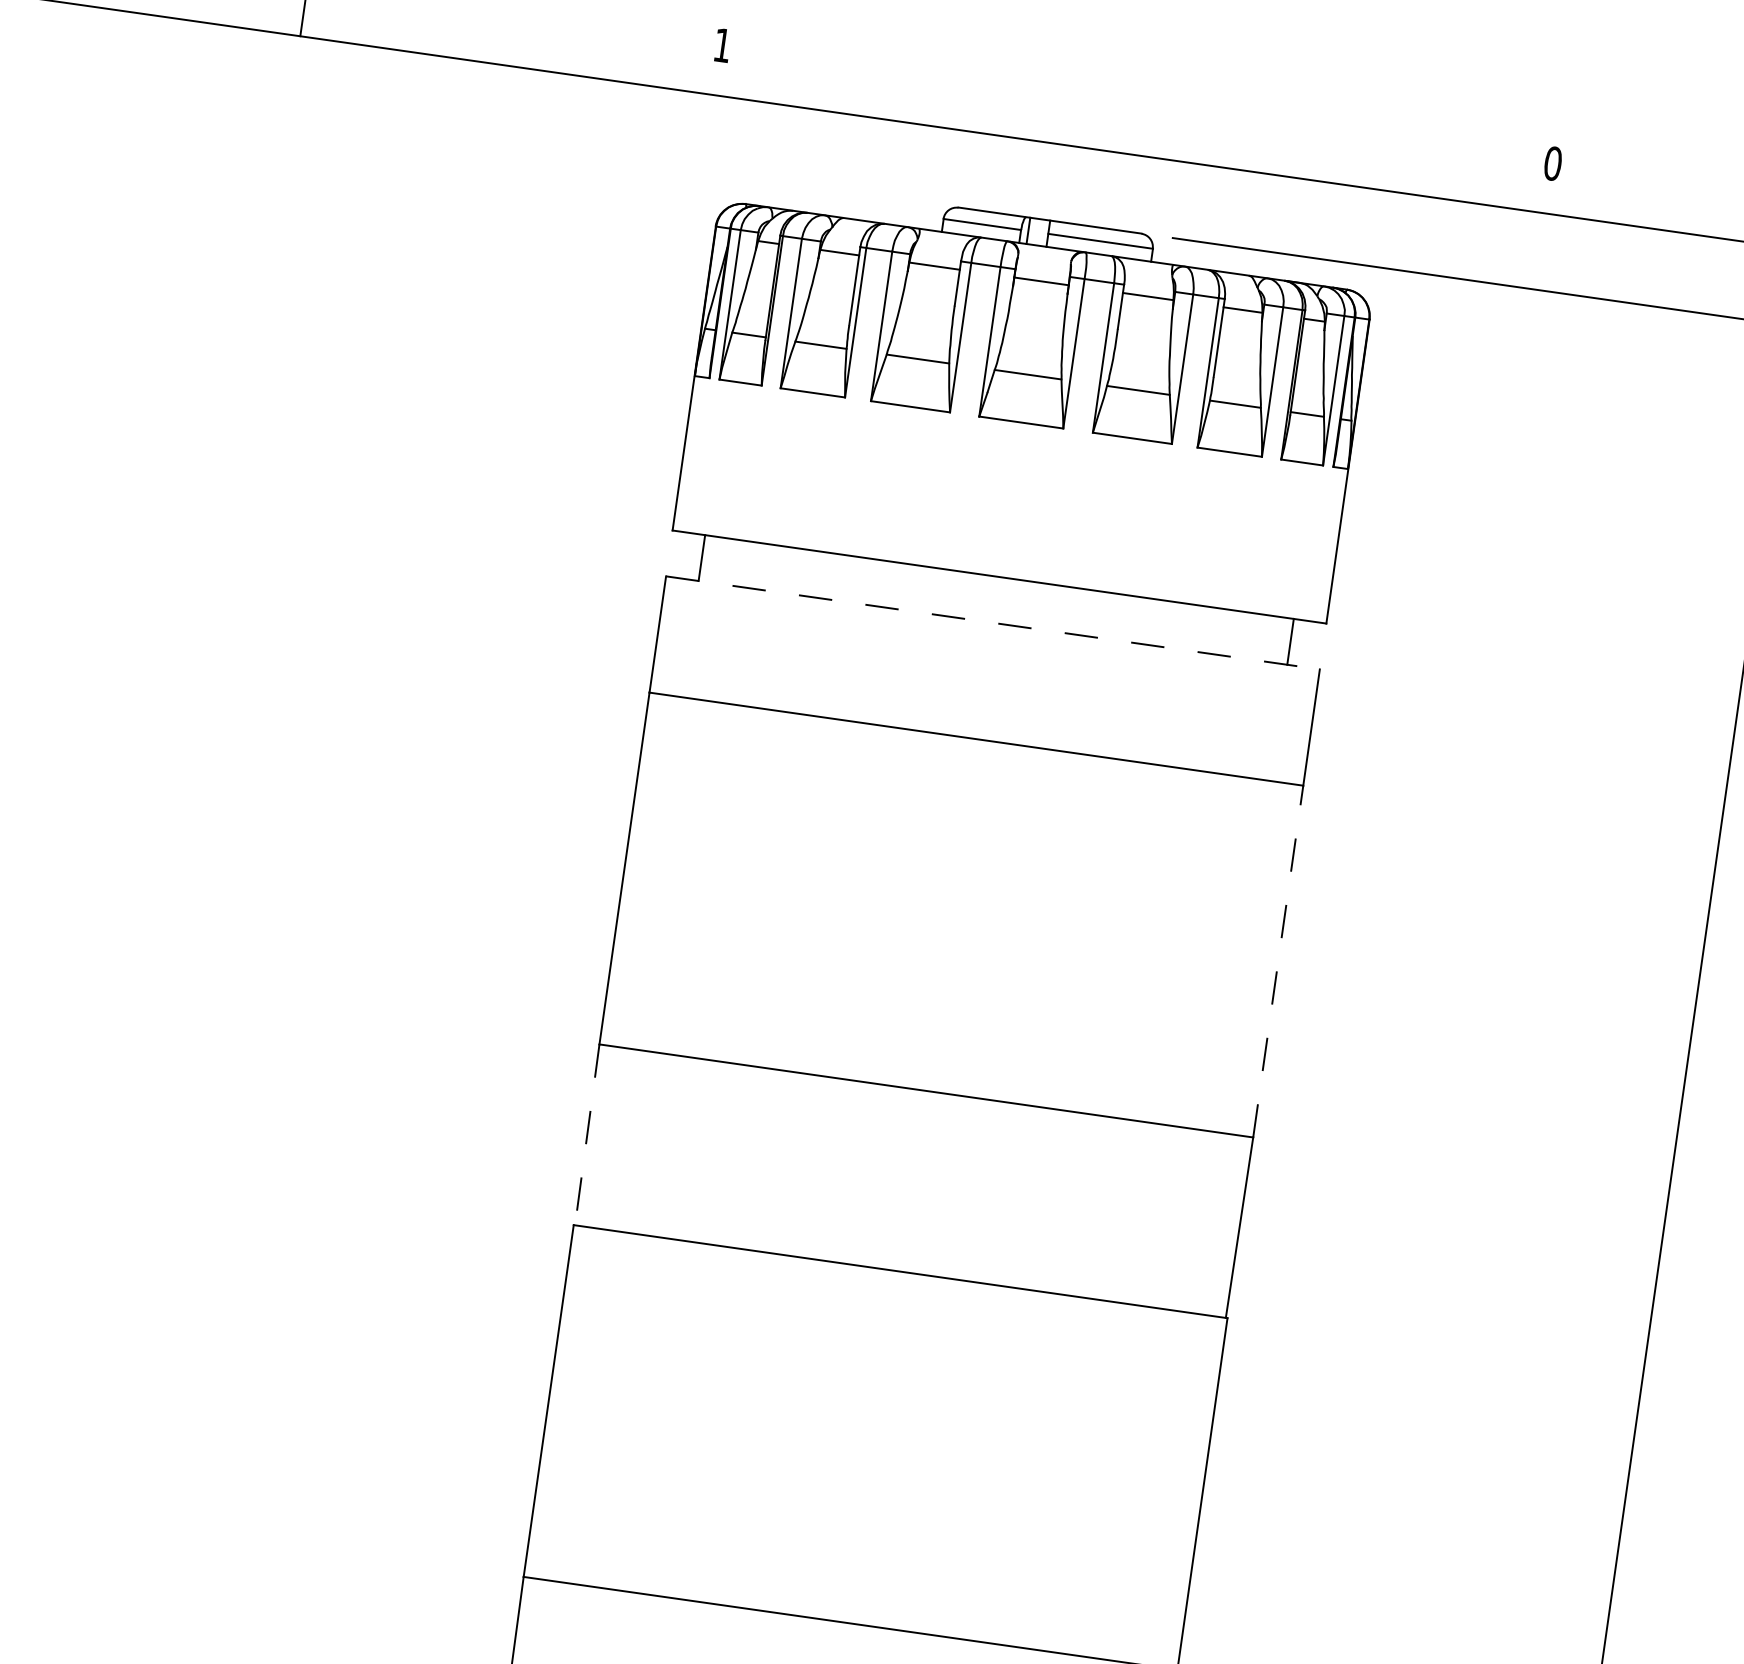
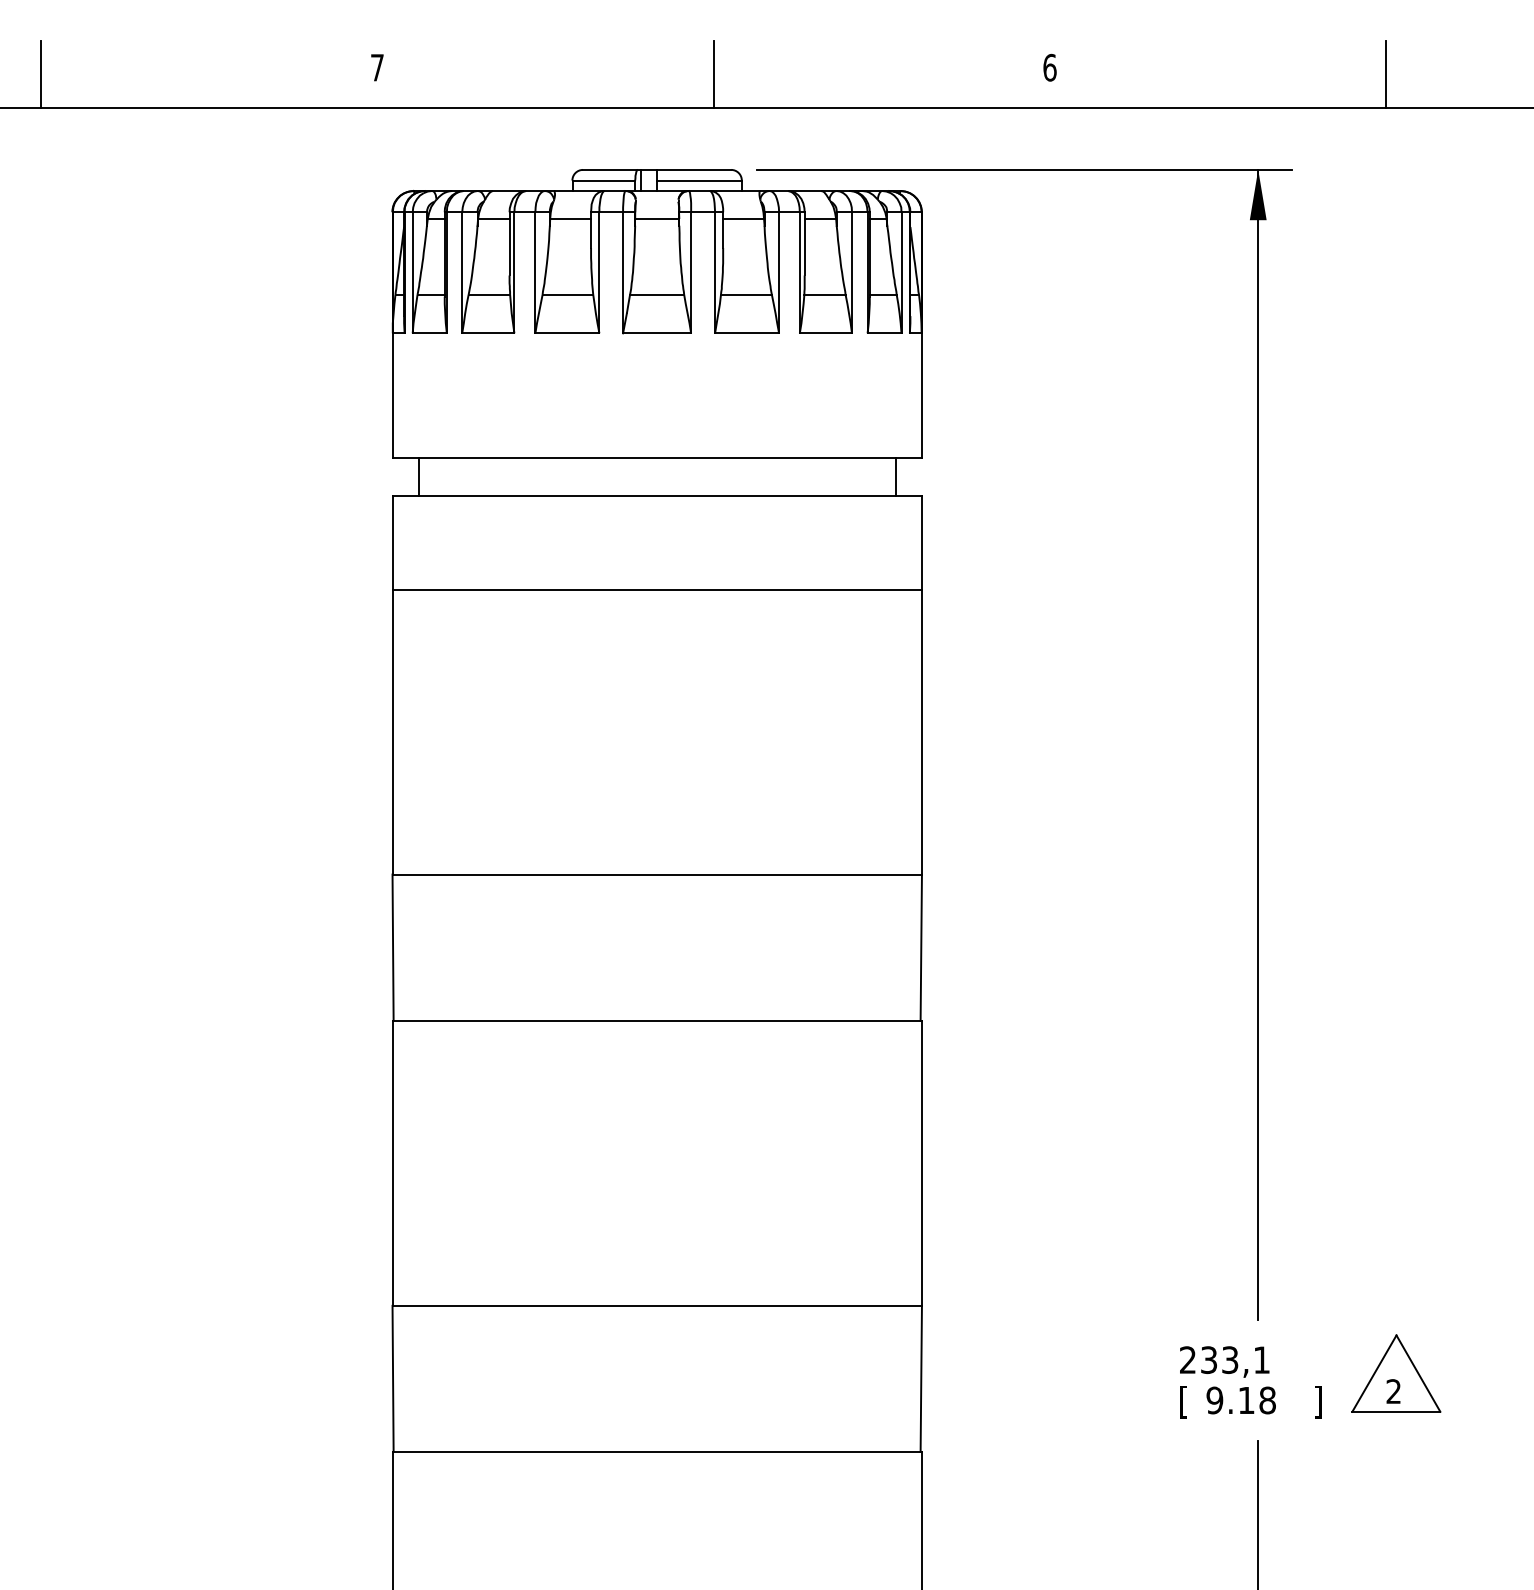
text: (722, 45) -> (377, 67), 1 -> 7
line: (1136, 112) -> (713, 74), added
text: (1552, 163) -> (1049, 67), 0 -> 6
line: (993, 622) -> (657, 495), dashed -> solid
line: (1277, 960) -> (921, 731), dashed -> solid
line: (587, 1135) -> (393, 948), dashed -> solid

